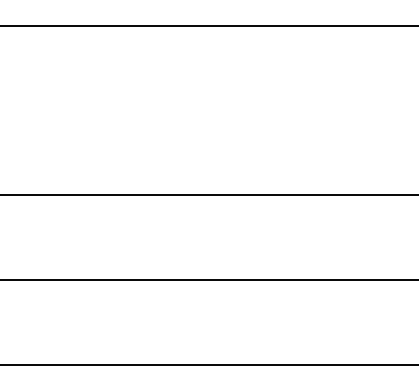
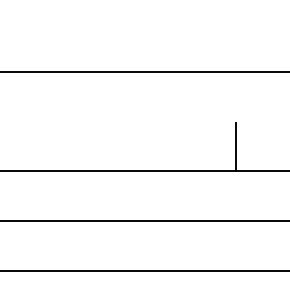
line: (295, 153) -> (235, 146), added

